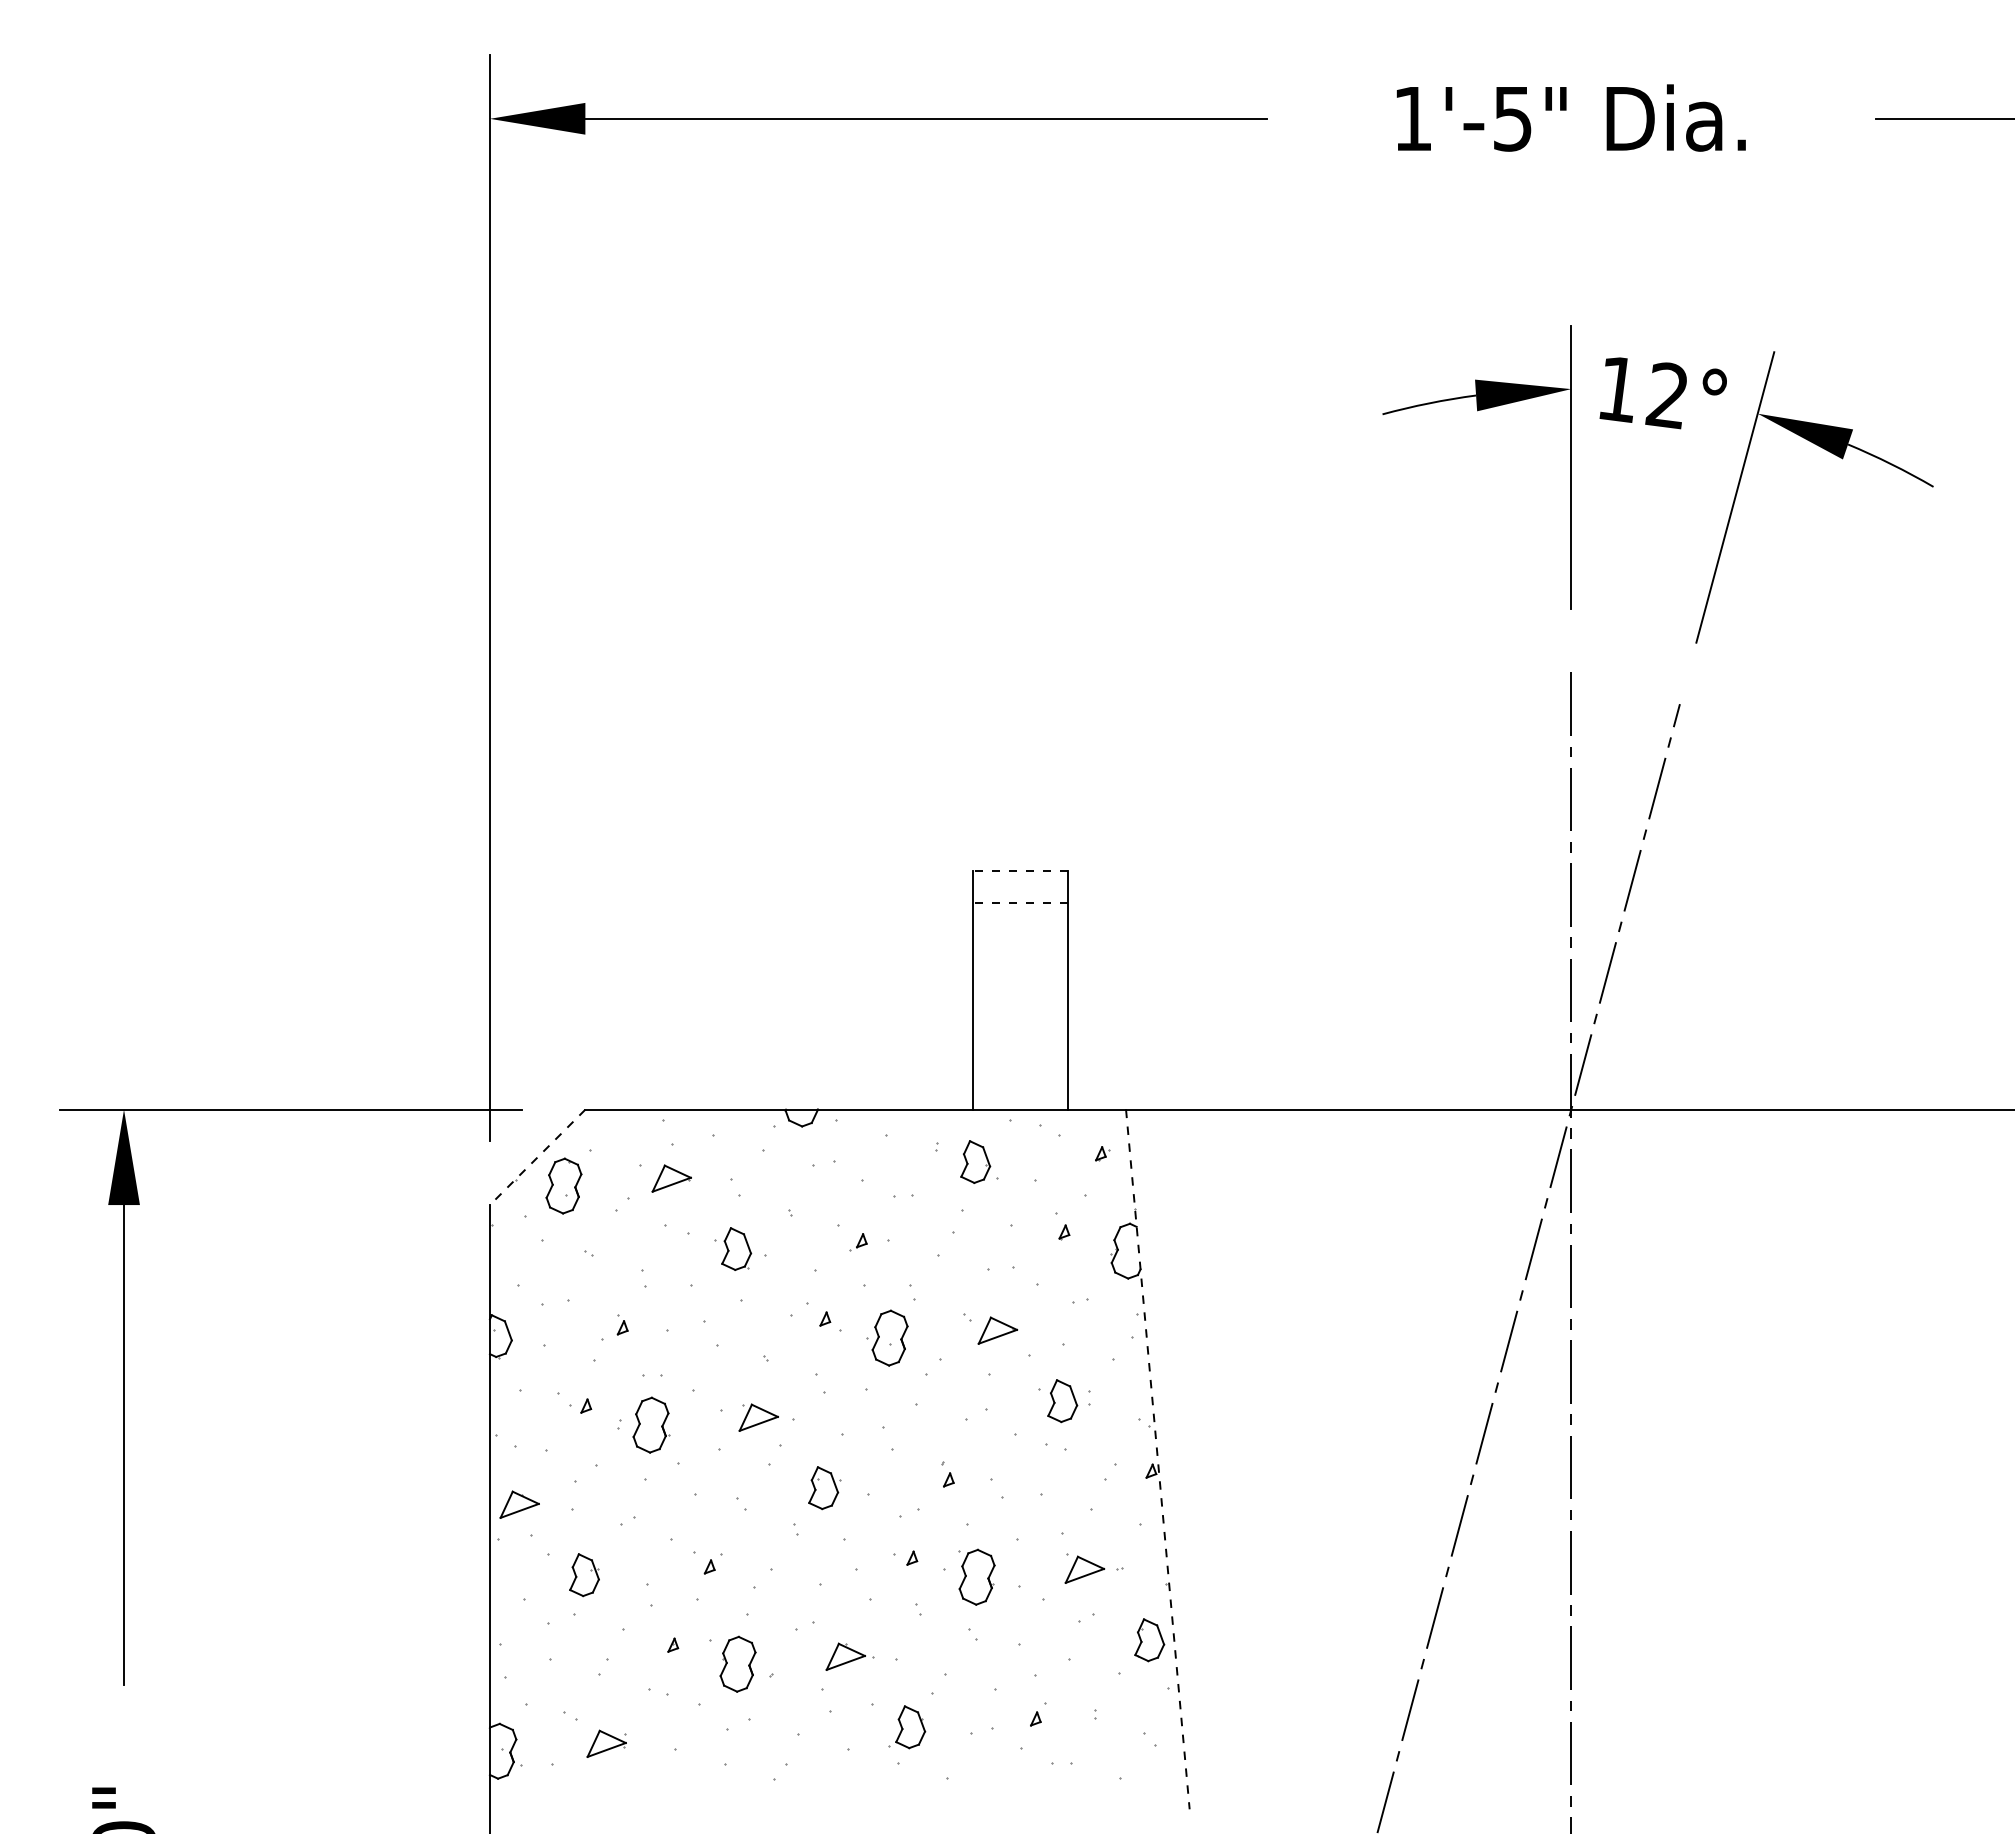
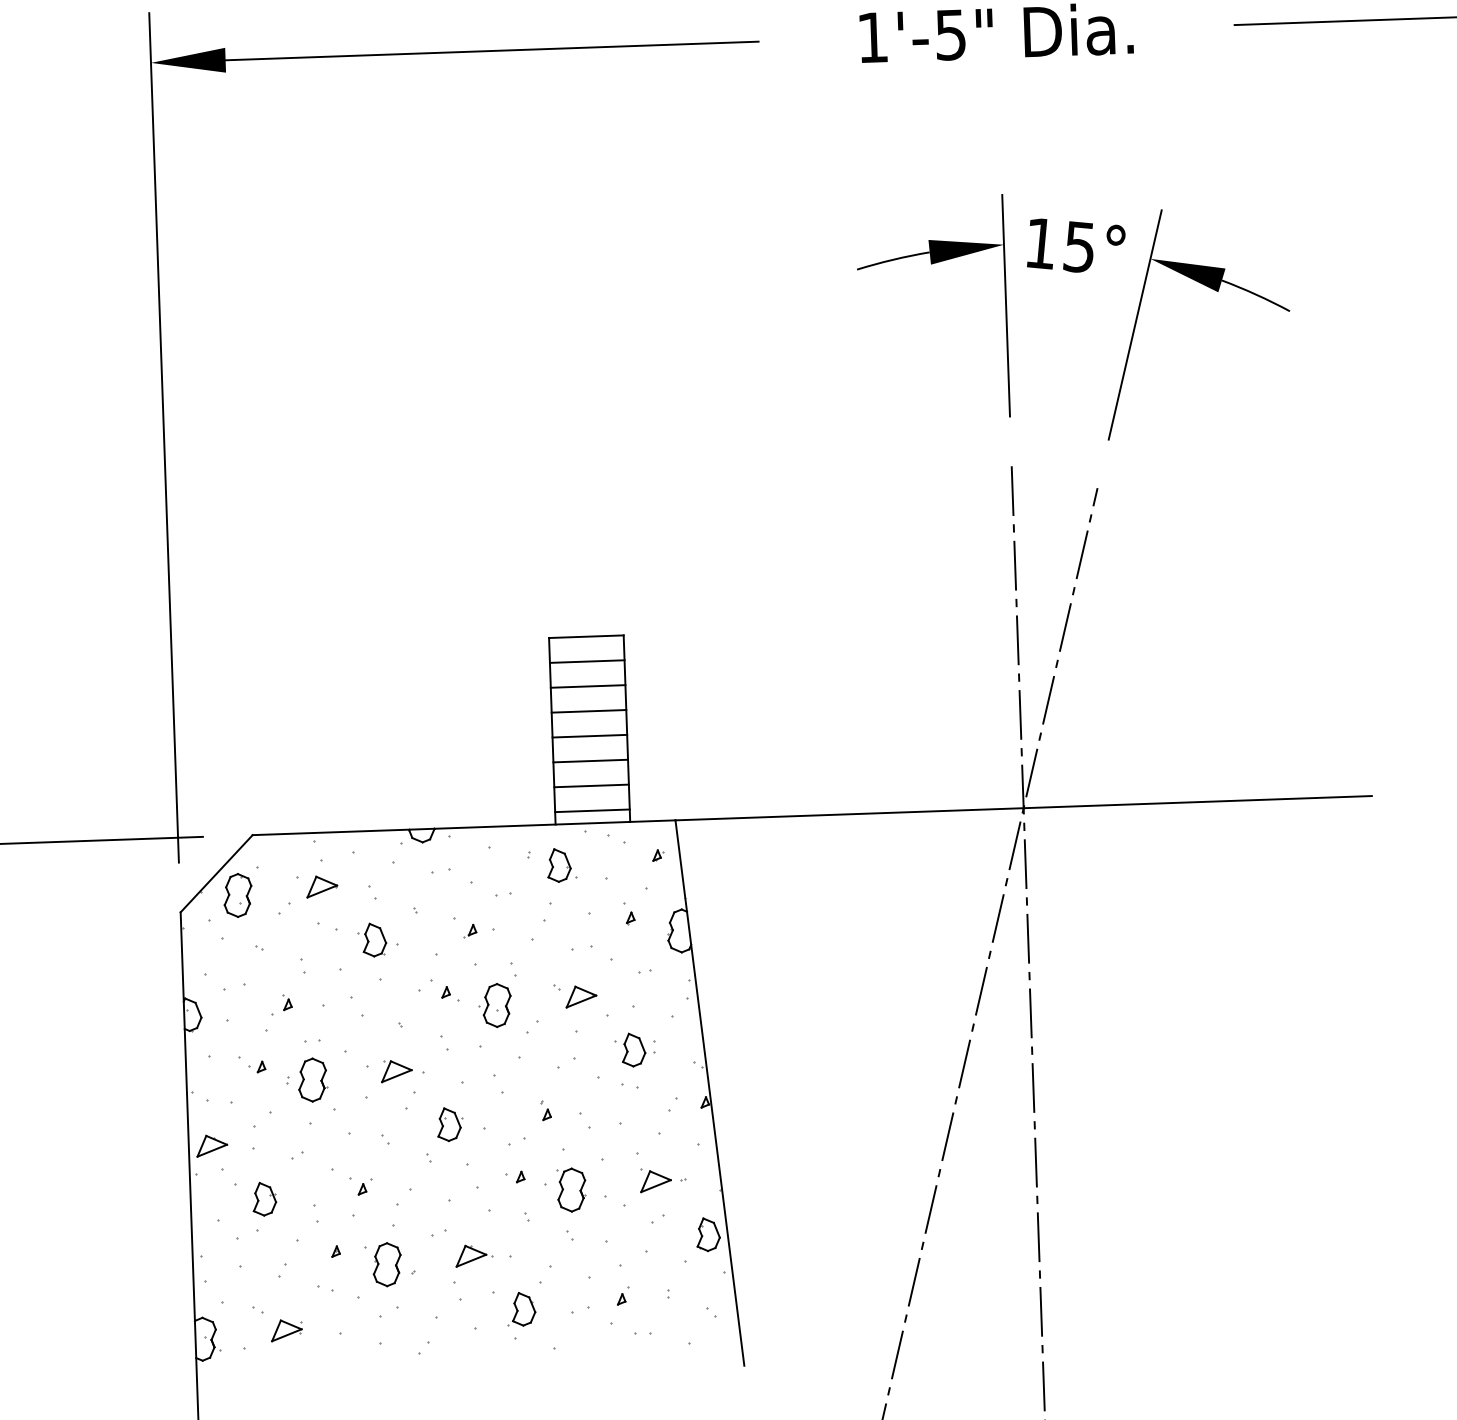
text: (1665, 395) -> (1077, 247), 12° -> 15°
line: (1020, 871) -> (586, 637), dashed -> solid
line: (1020, 902) -> (587, 661), dashed -> solid
line: (1020, 934) -> (588, 686), added
line: (1020, 966) -> (589, 711), added
line: (1020, 998) -> (589, 736), added
line: (1020, 1030) -> (590, 761), added
line: (1020, 1061) -> (591, 785), added
line: (1020, 1093) -> (592, 810), added
line: (537, 1157) -> (216, 873), dashed -> solid
line: (1157, 1459) -> (709, 1093), dashed -> solid

